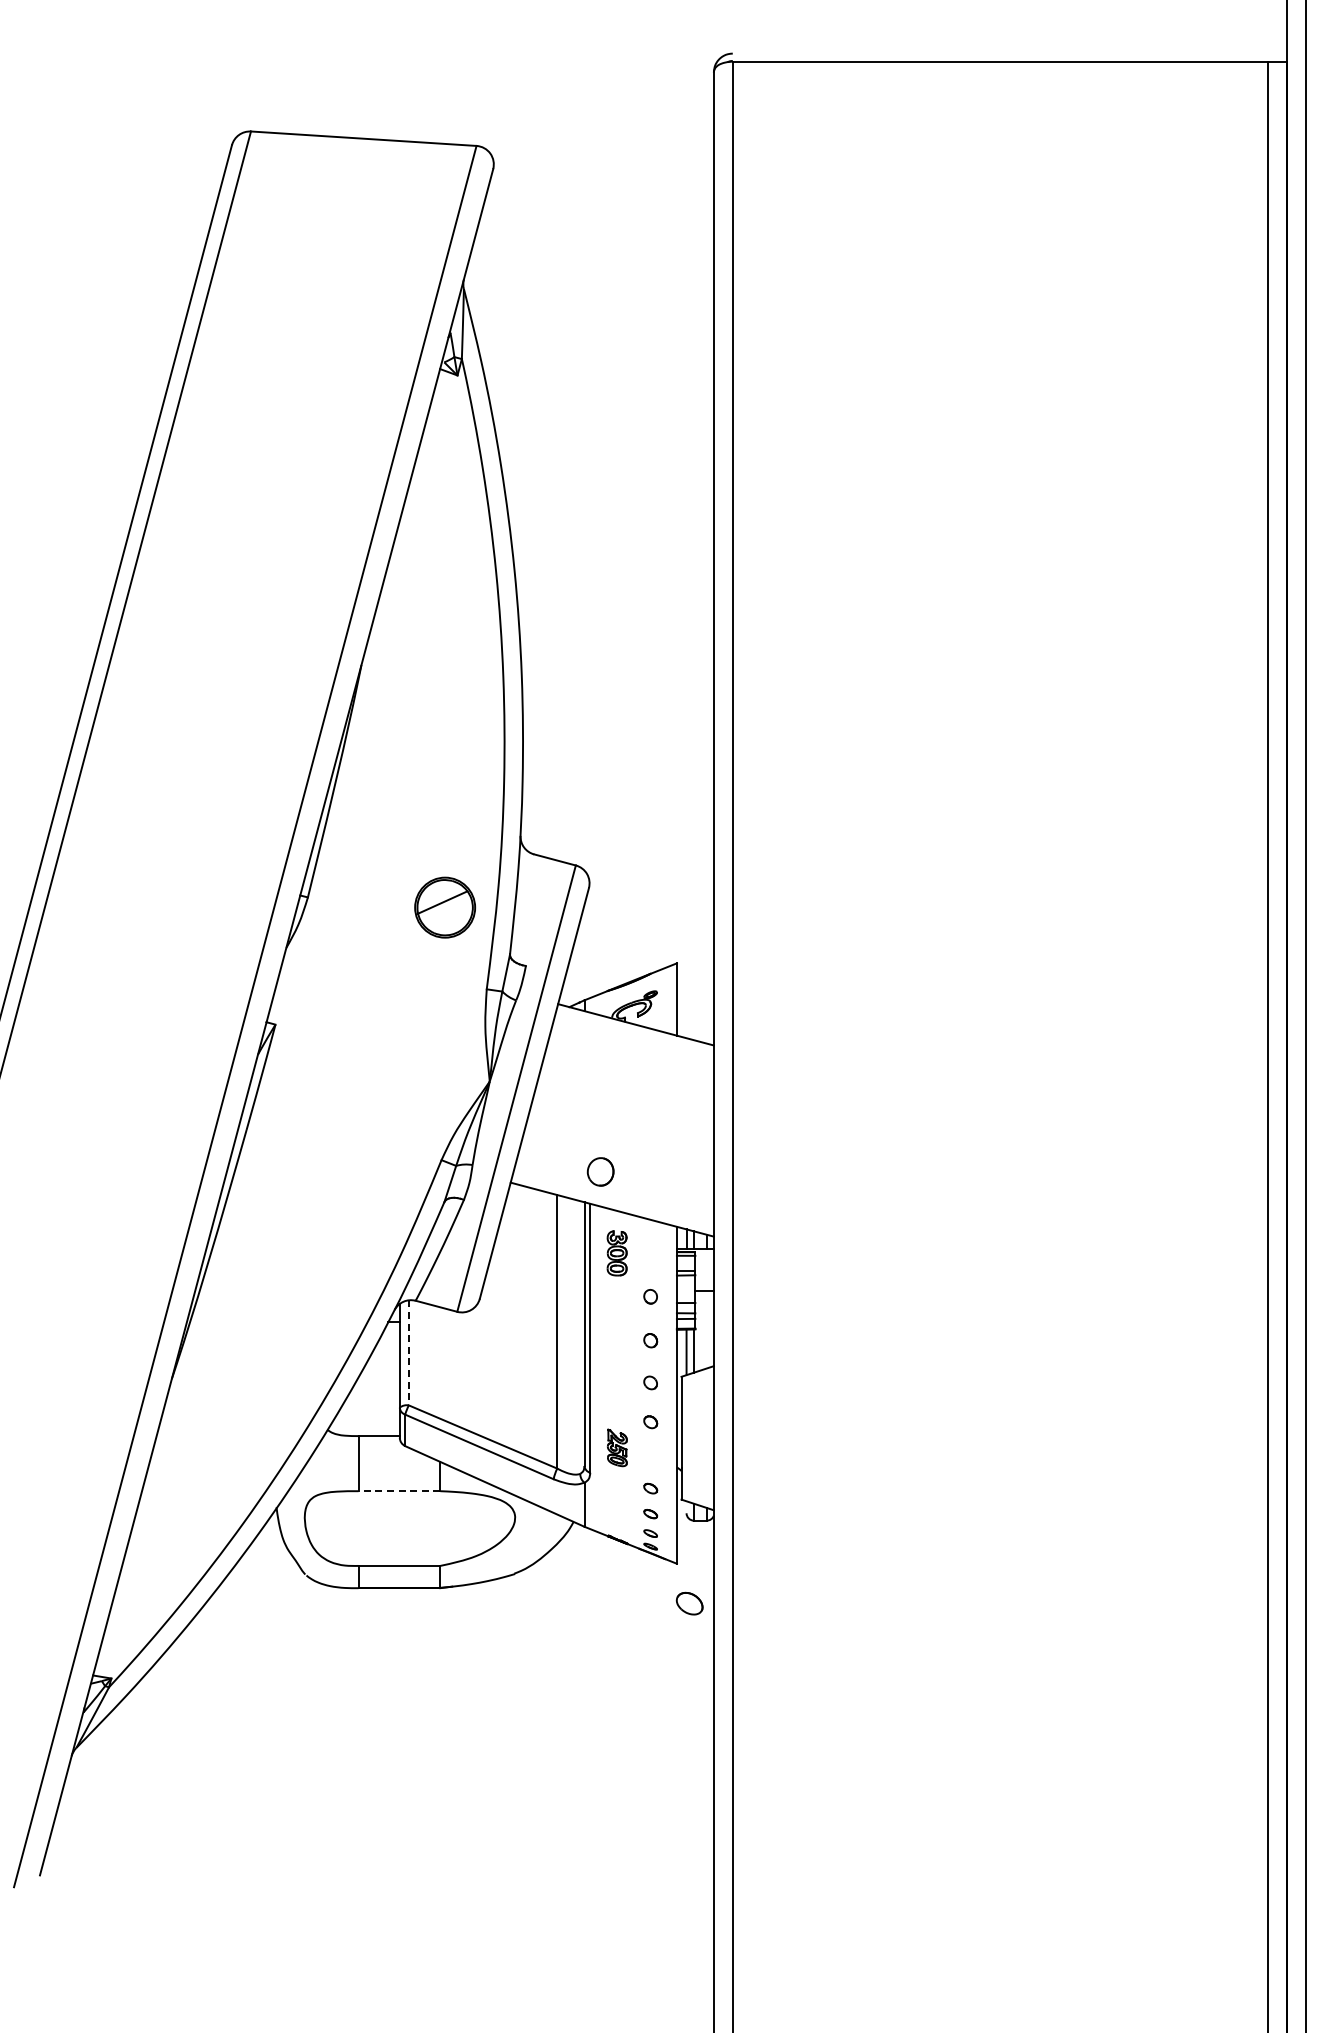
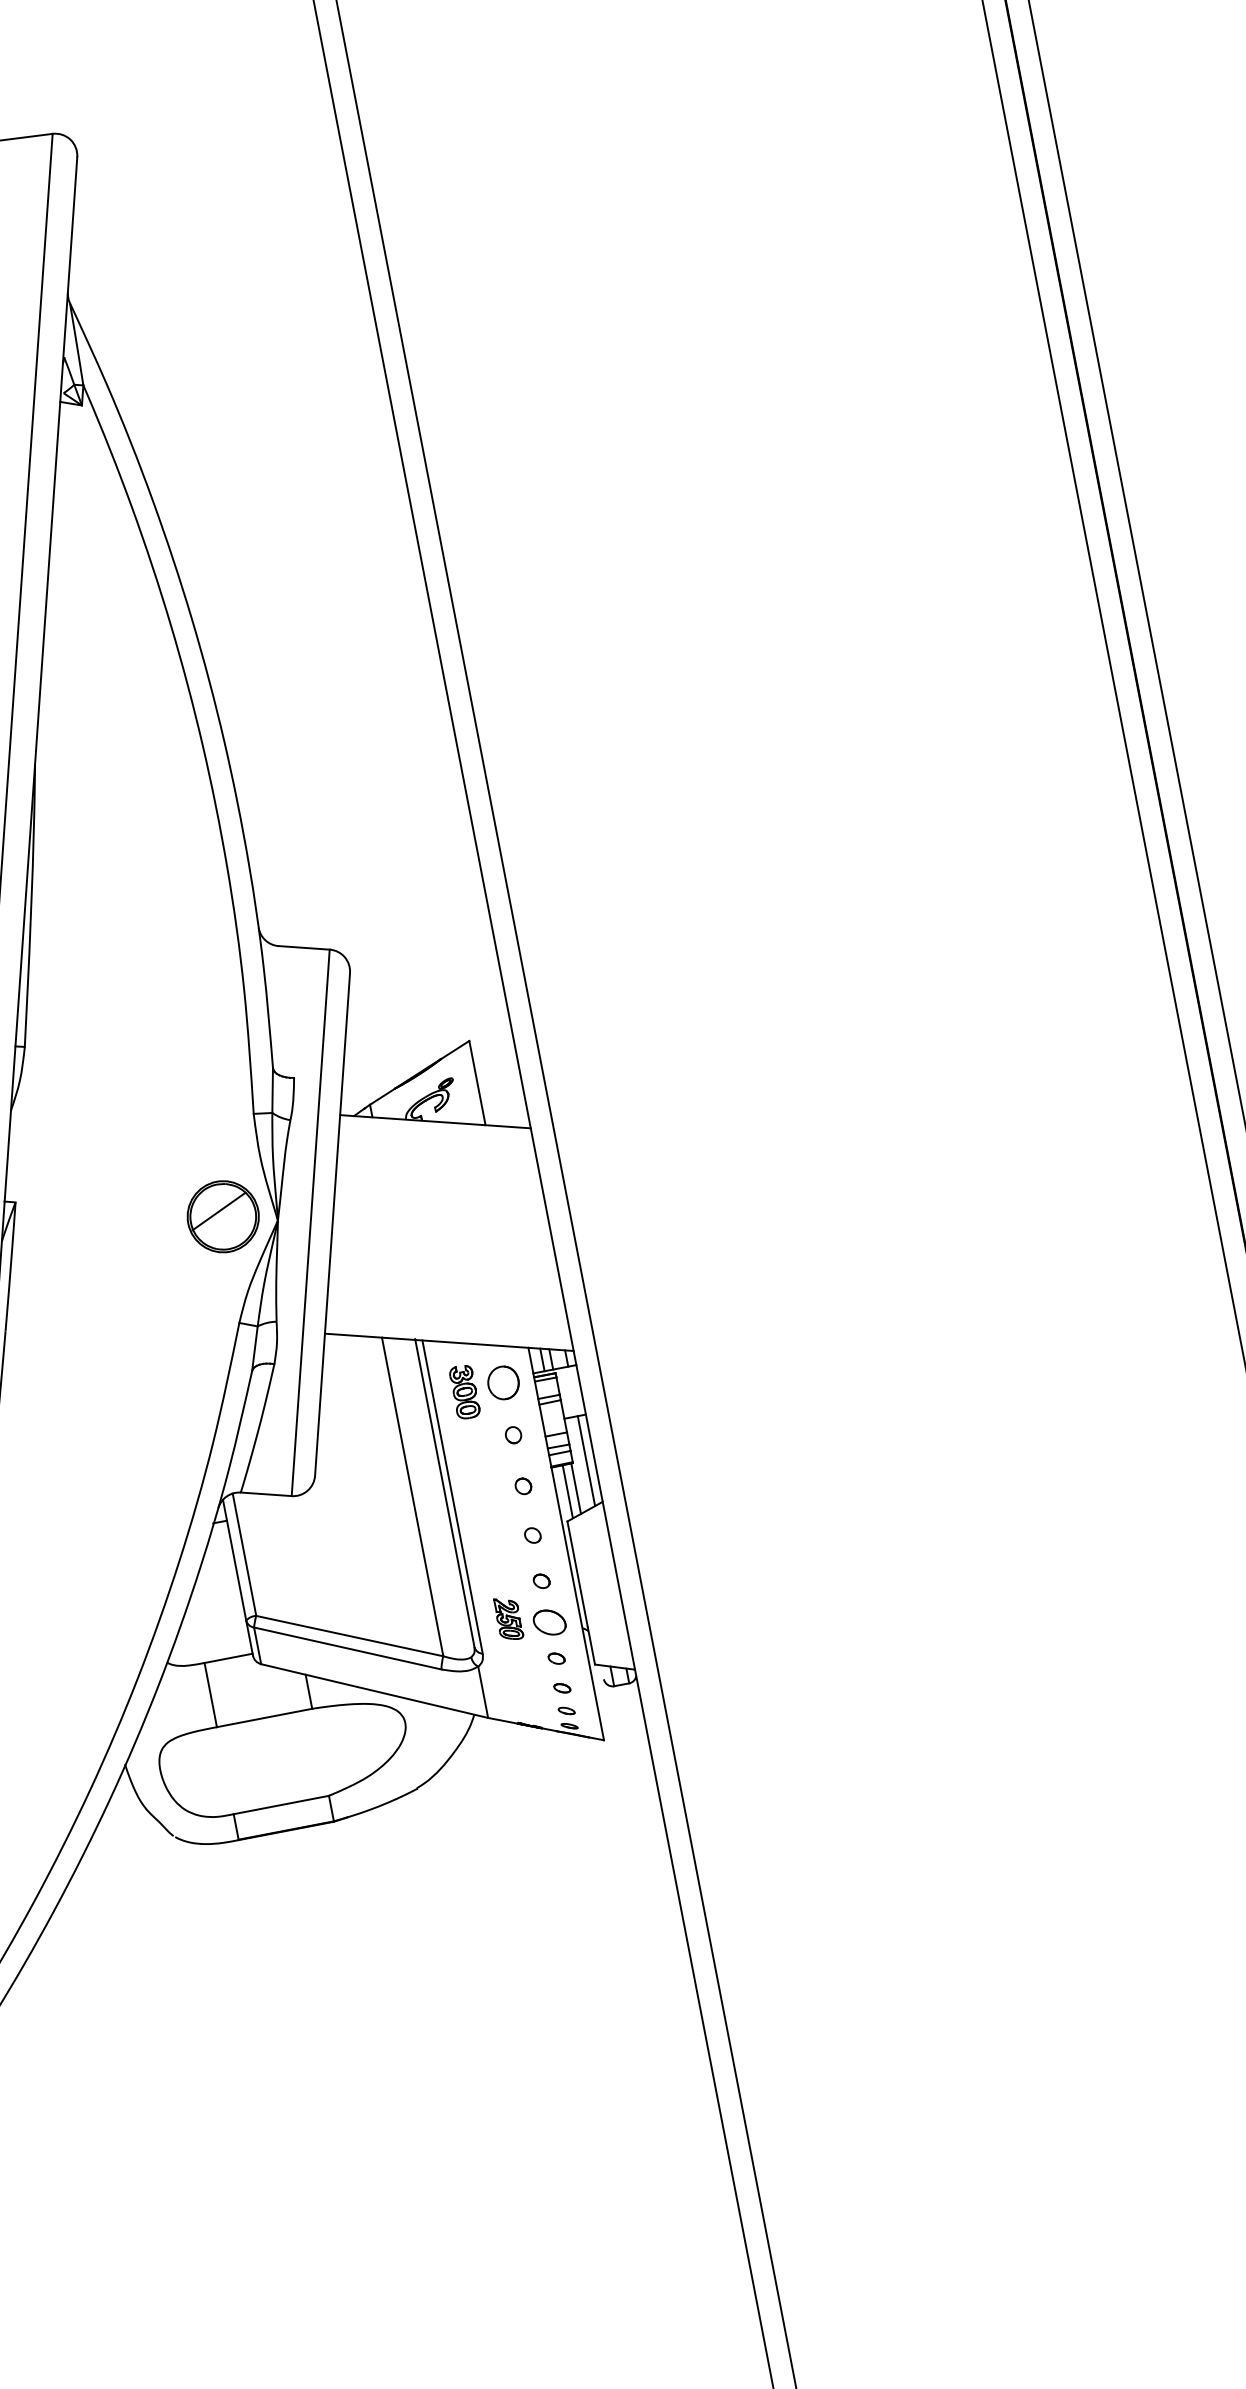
part: (445, 907) -> (223, 1216), moved
part: (600, 1171) -> (503, 1382), moved
line: (706, 1329) -> (585, 1460), added
line: (408, 1352) -> (244, 1554), dashed -> solid
line: (399, 1491) -> (264, 1718), dashed -> solid
part: (689, 1603) -> (549, 1622), moved

